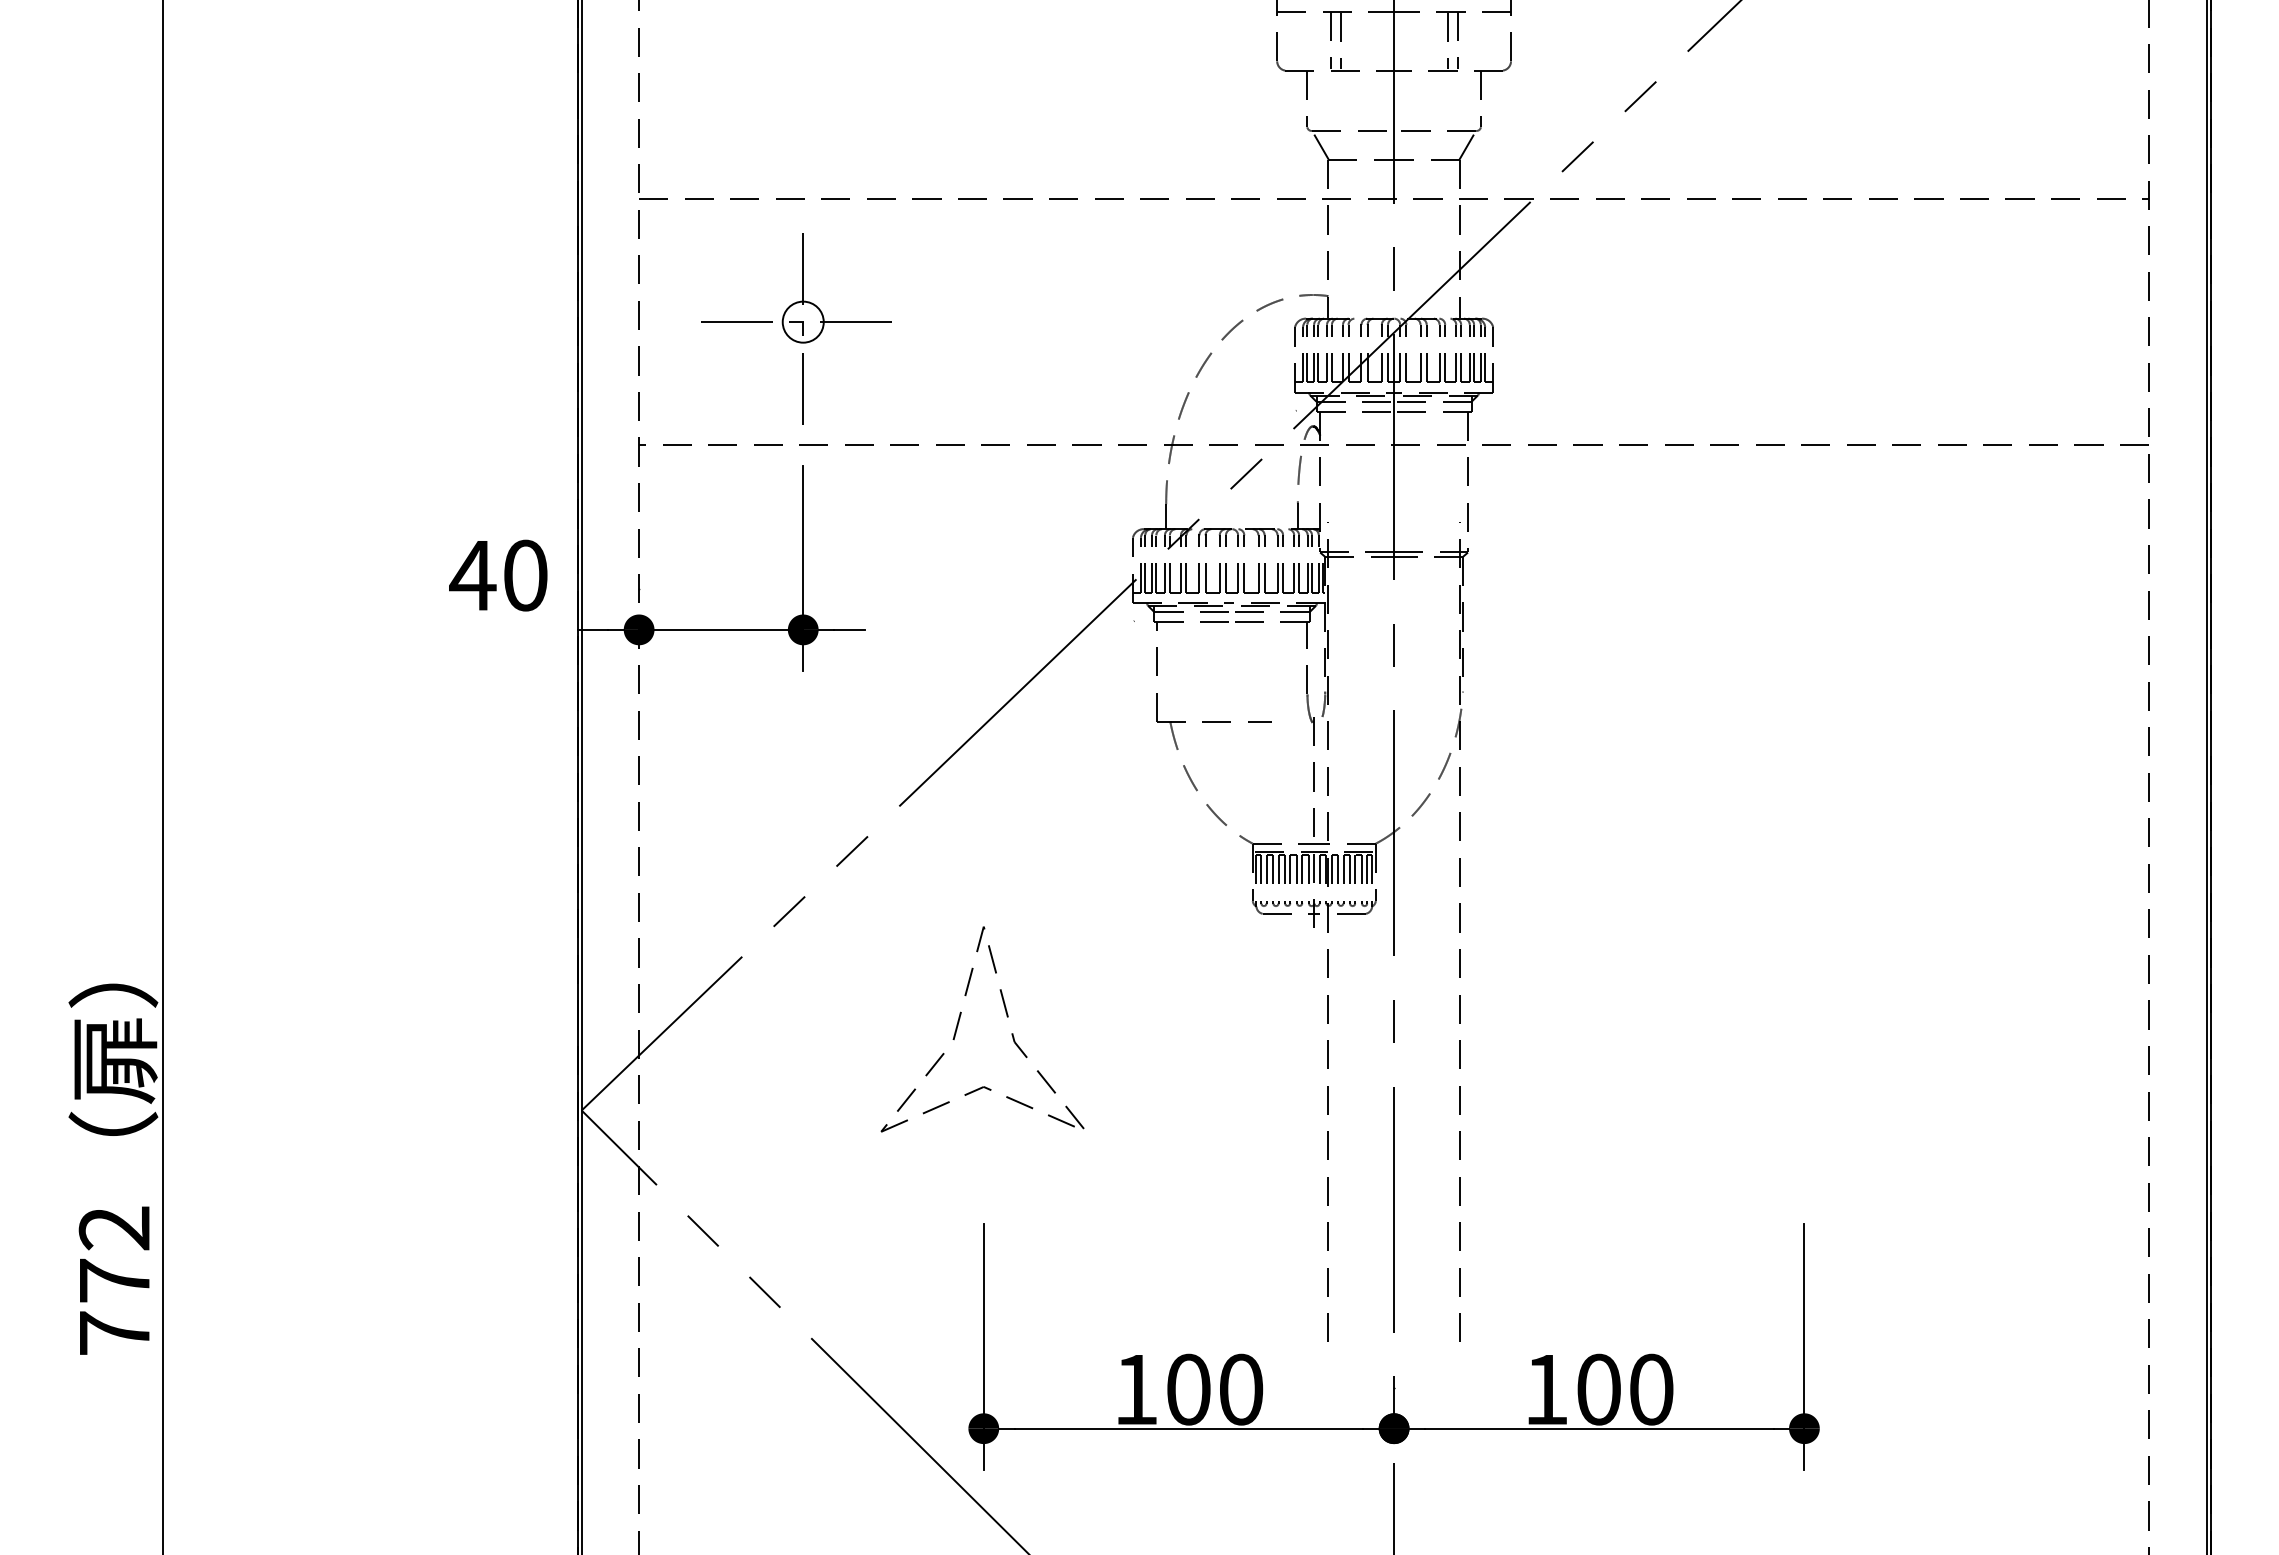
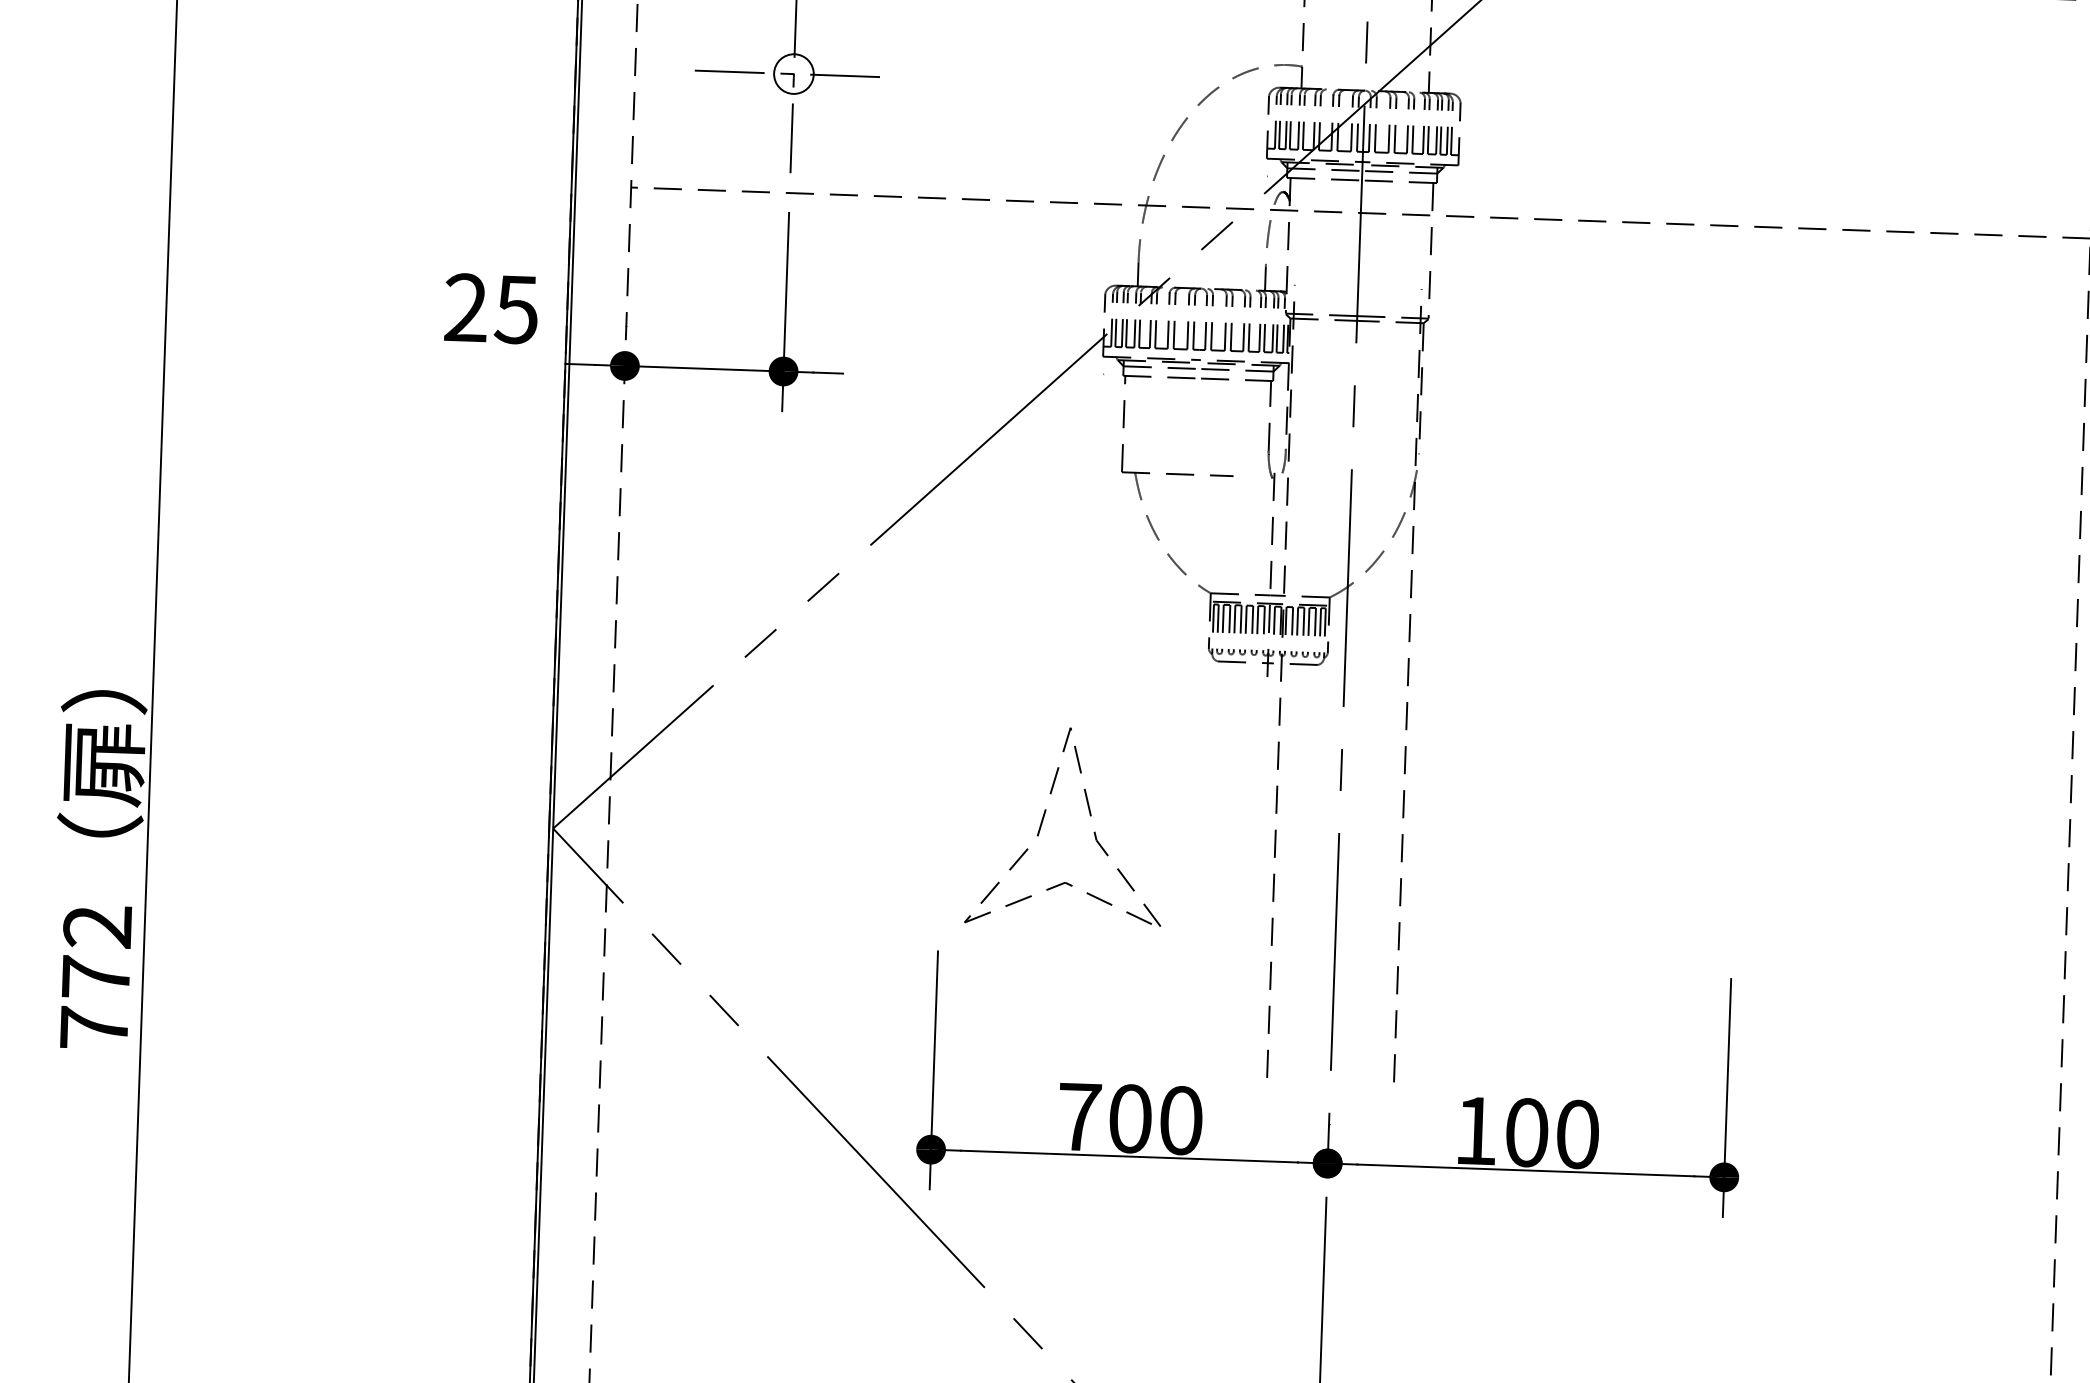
text: (498, 575) -> (490, 308), 40 -> 25
part: (959, 1022) -> (1043, 819), moved
text: (1136, 1389) -> (1080, 1116), 100 -> 700

